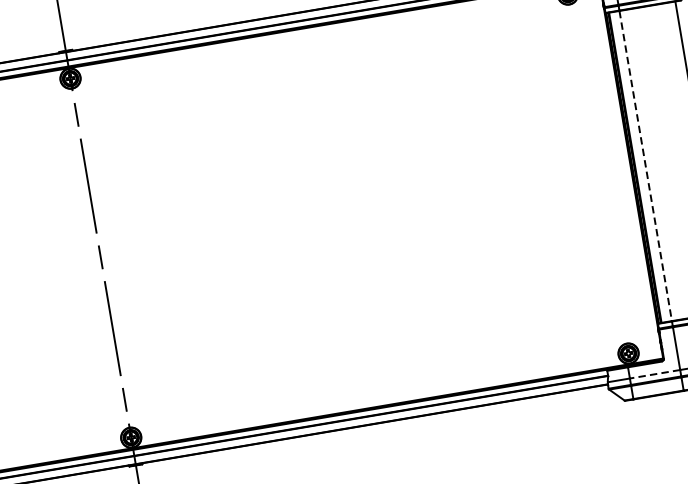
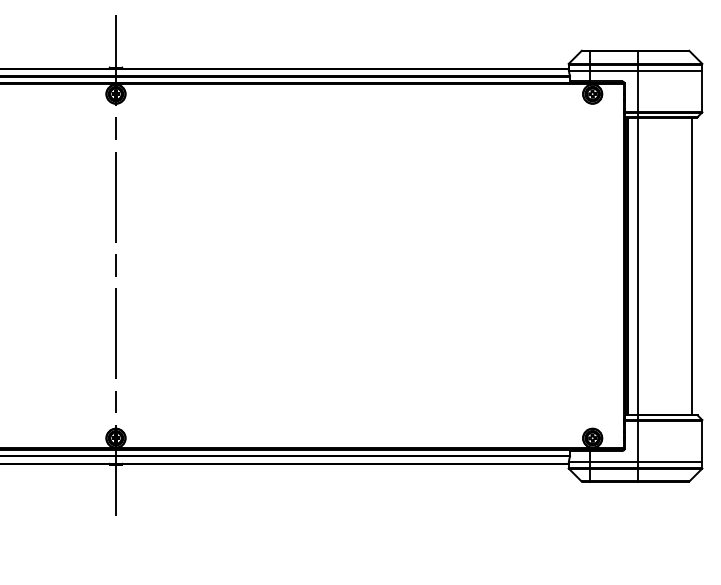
line: (646, 166) -> (638, 266), dashed -> solid
line: (654, 374) -> (613, 461), dashed -> solid

